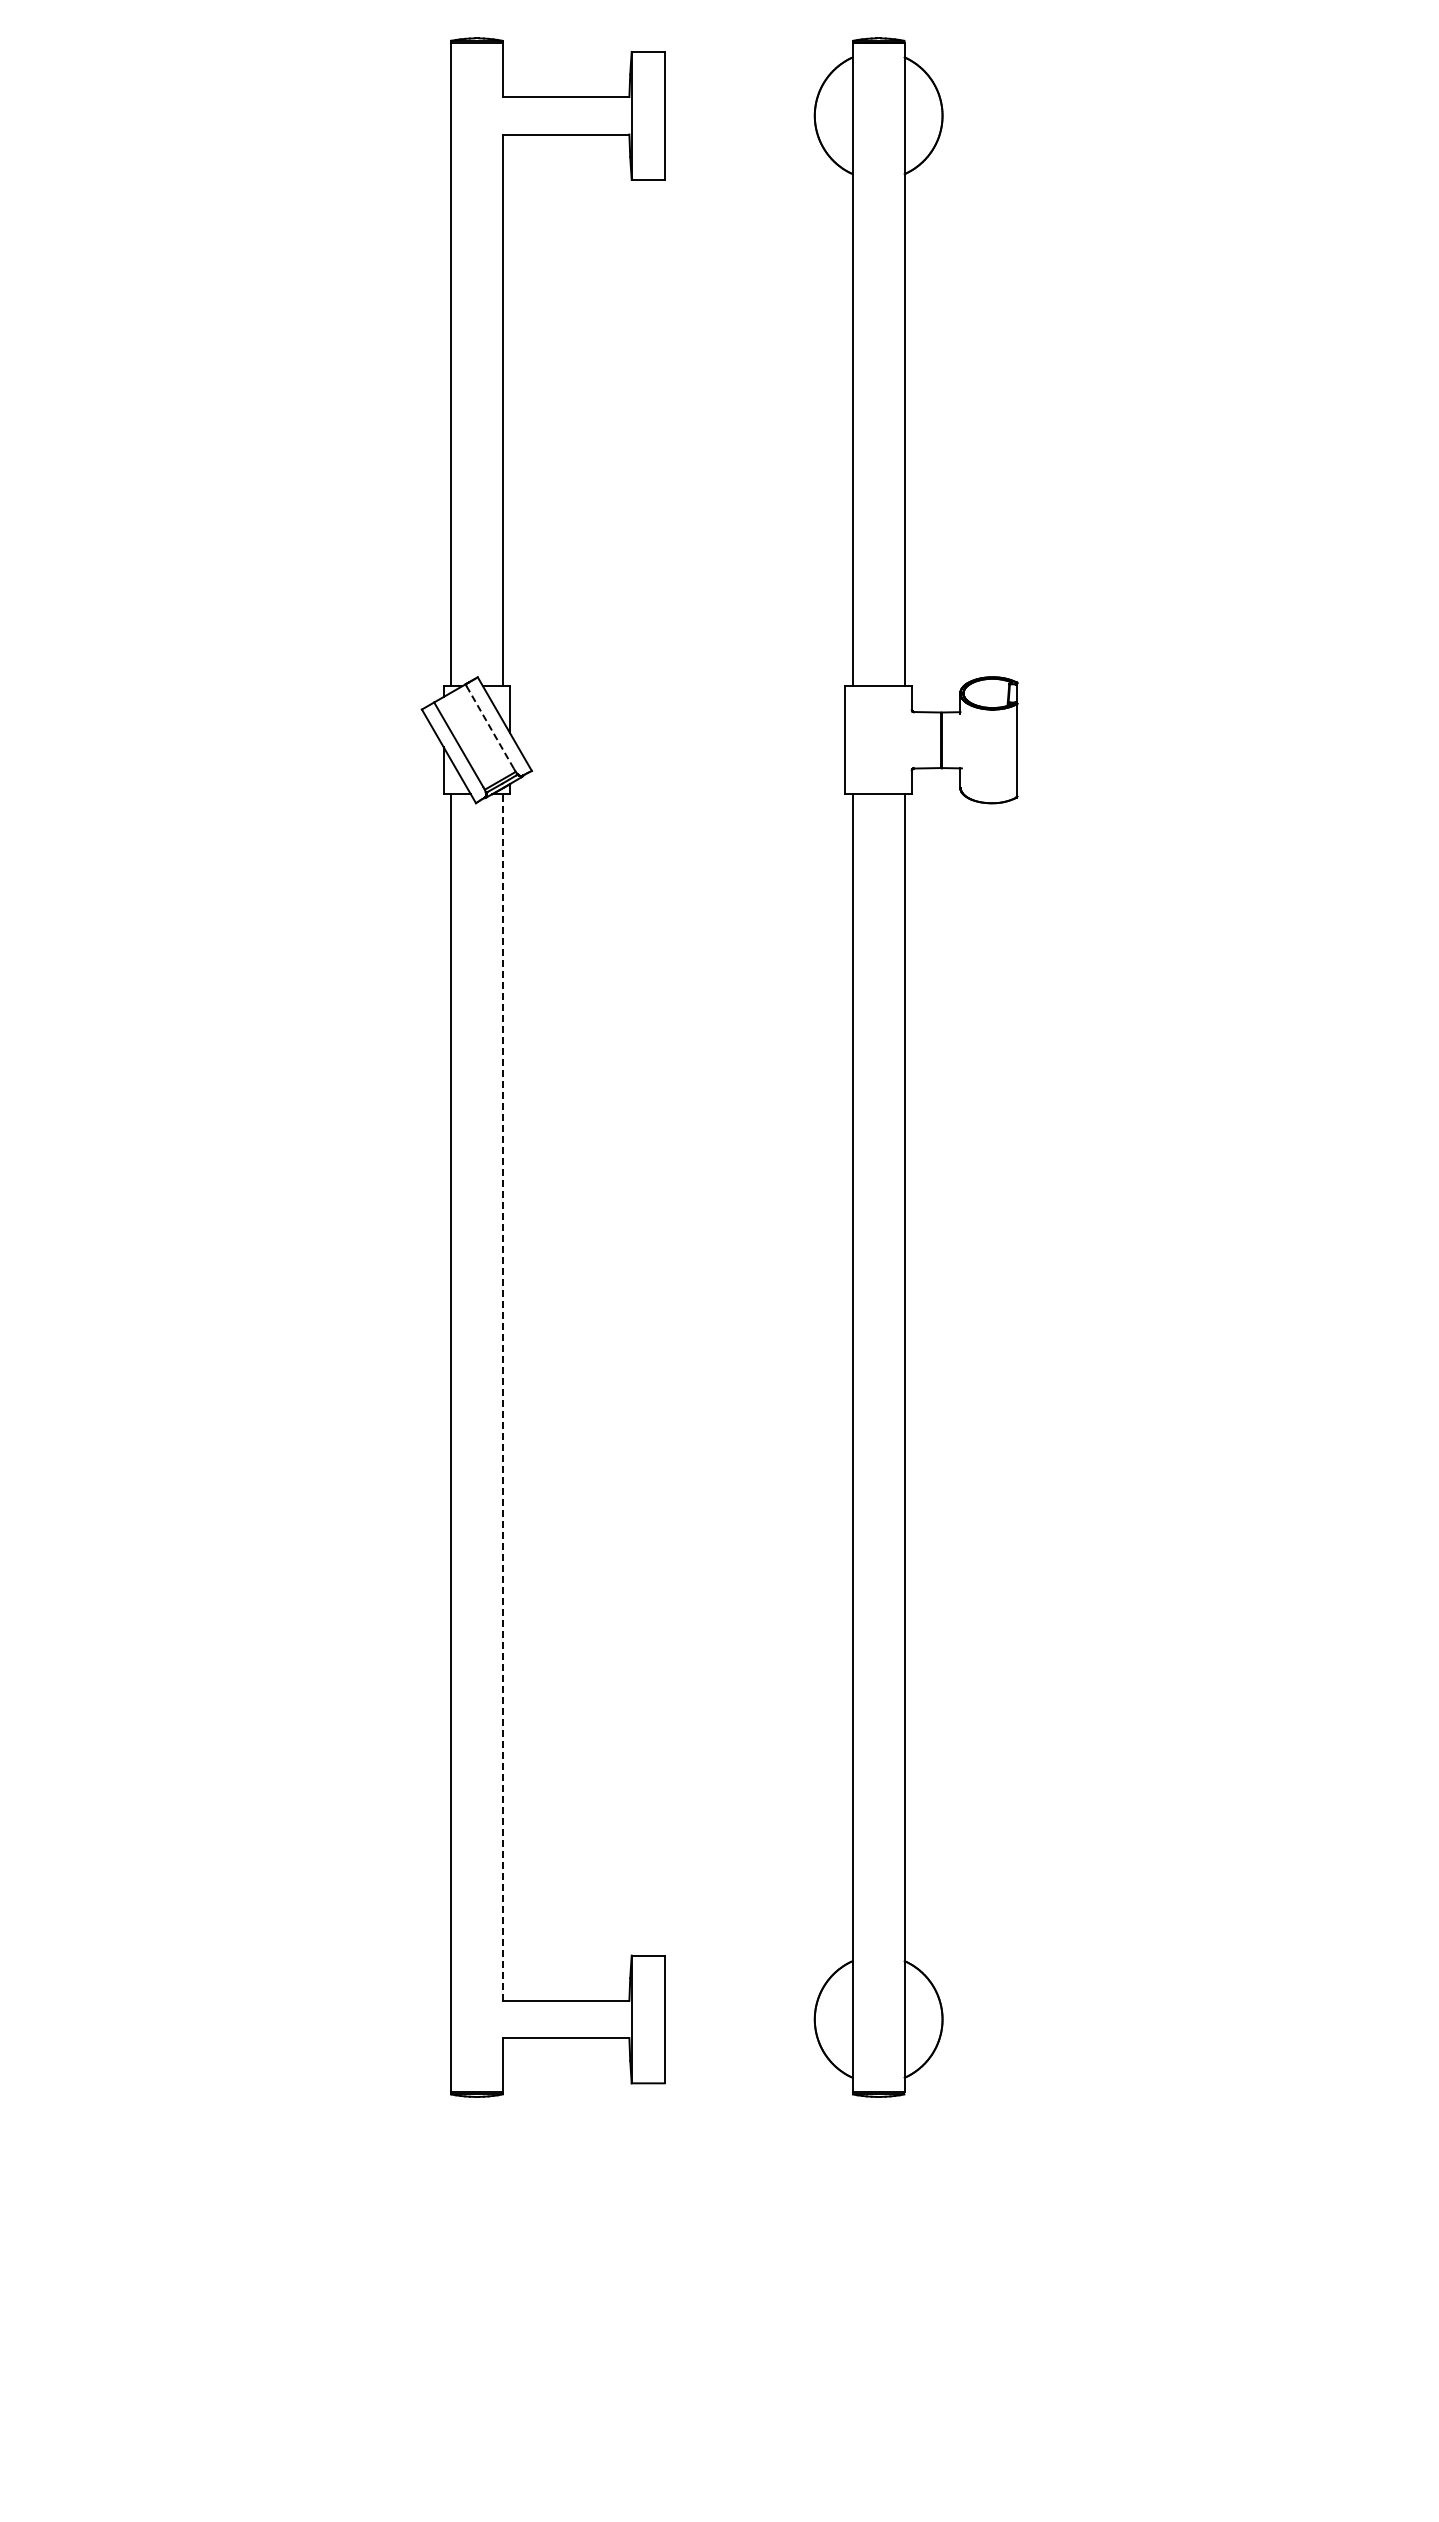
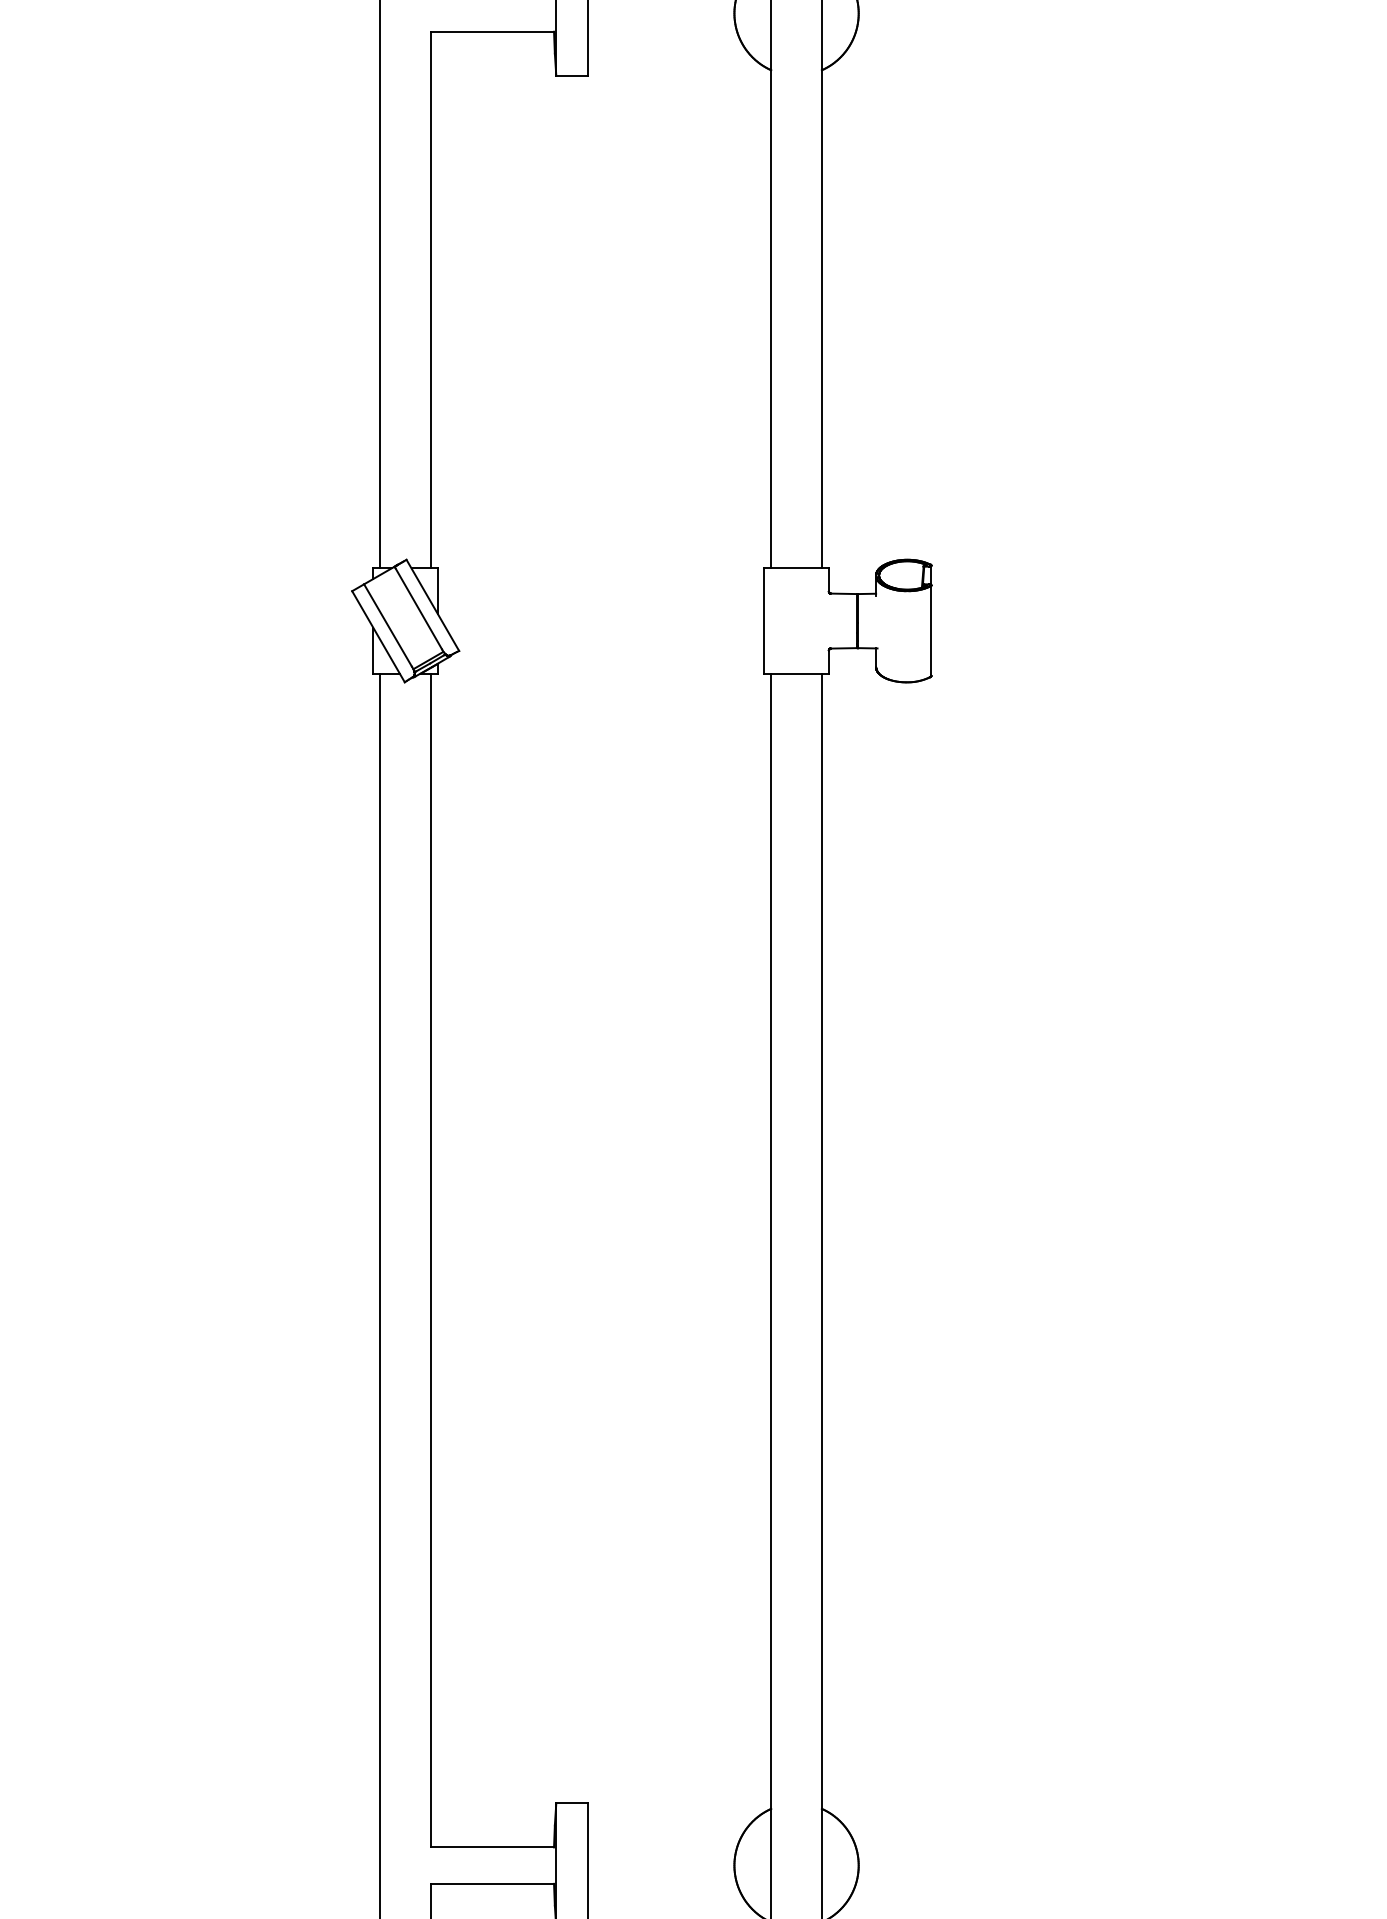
line: (490, 727) -> (418, 608), dashed -> solid
line: (502, 1397) -> (430, 1260), dashed -> solid

